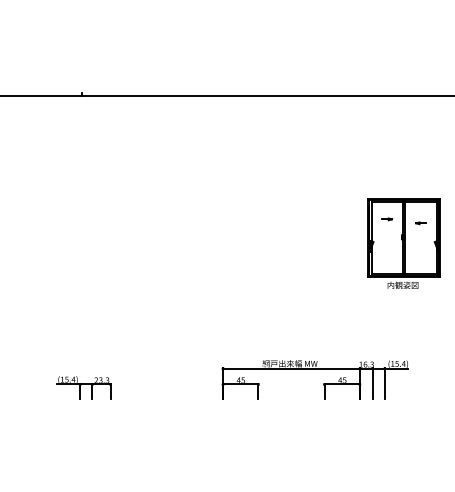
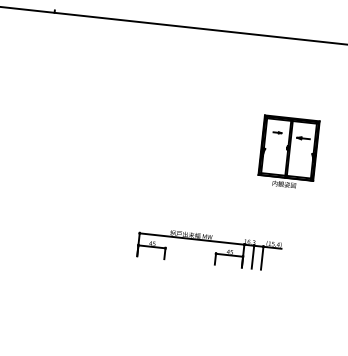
part: (420, 223) -> (302, 138), size x1.6
part: (83, 387) -> (31, 236), removed

